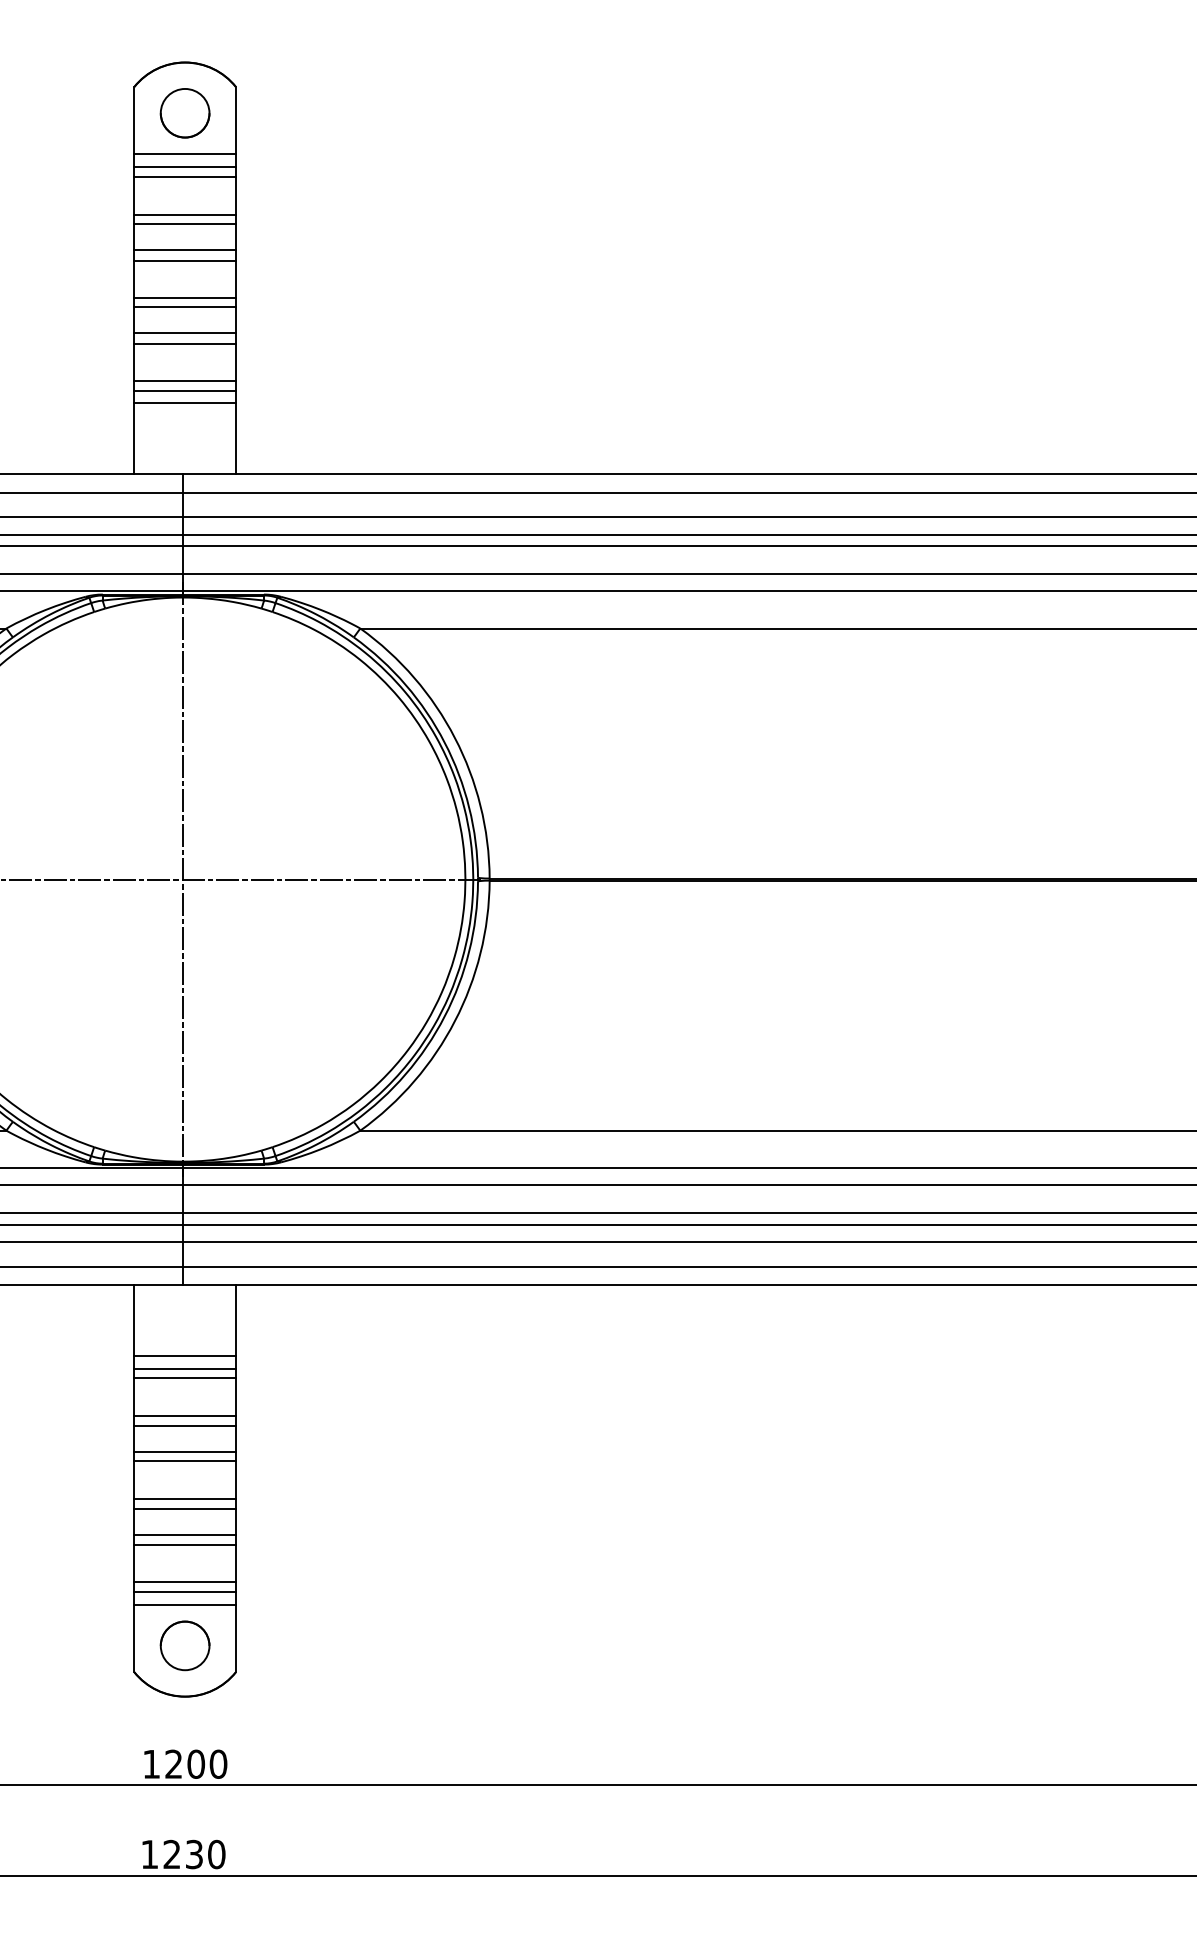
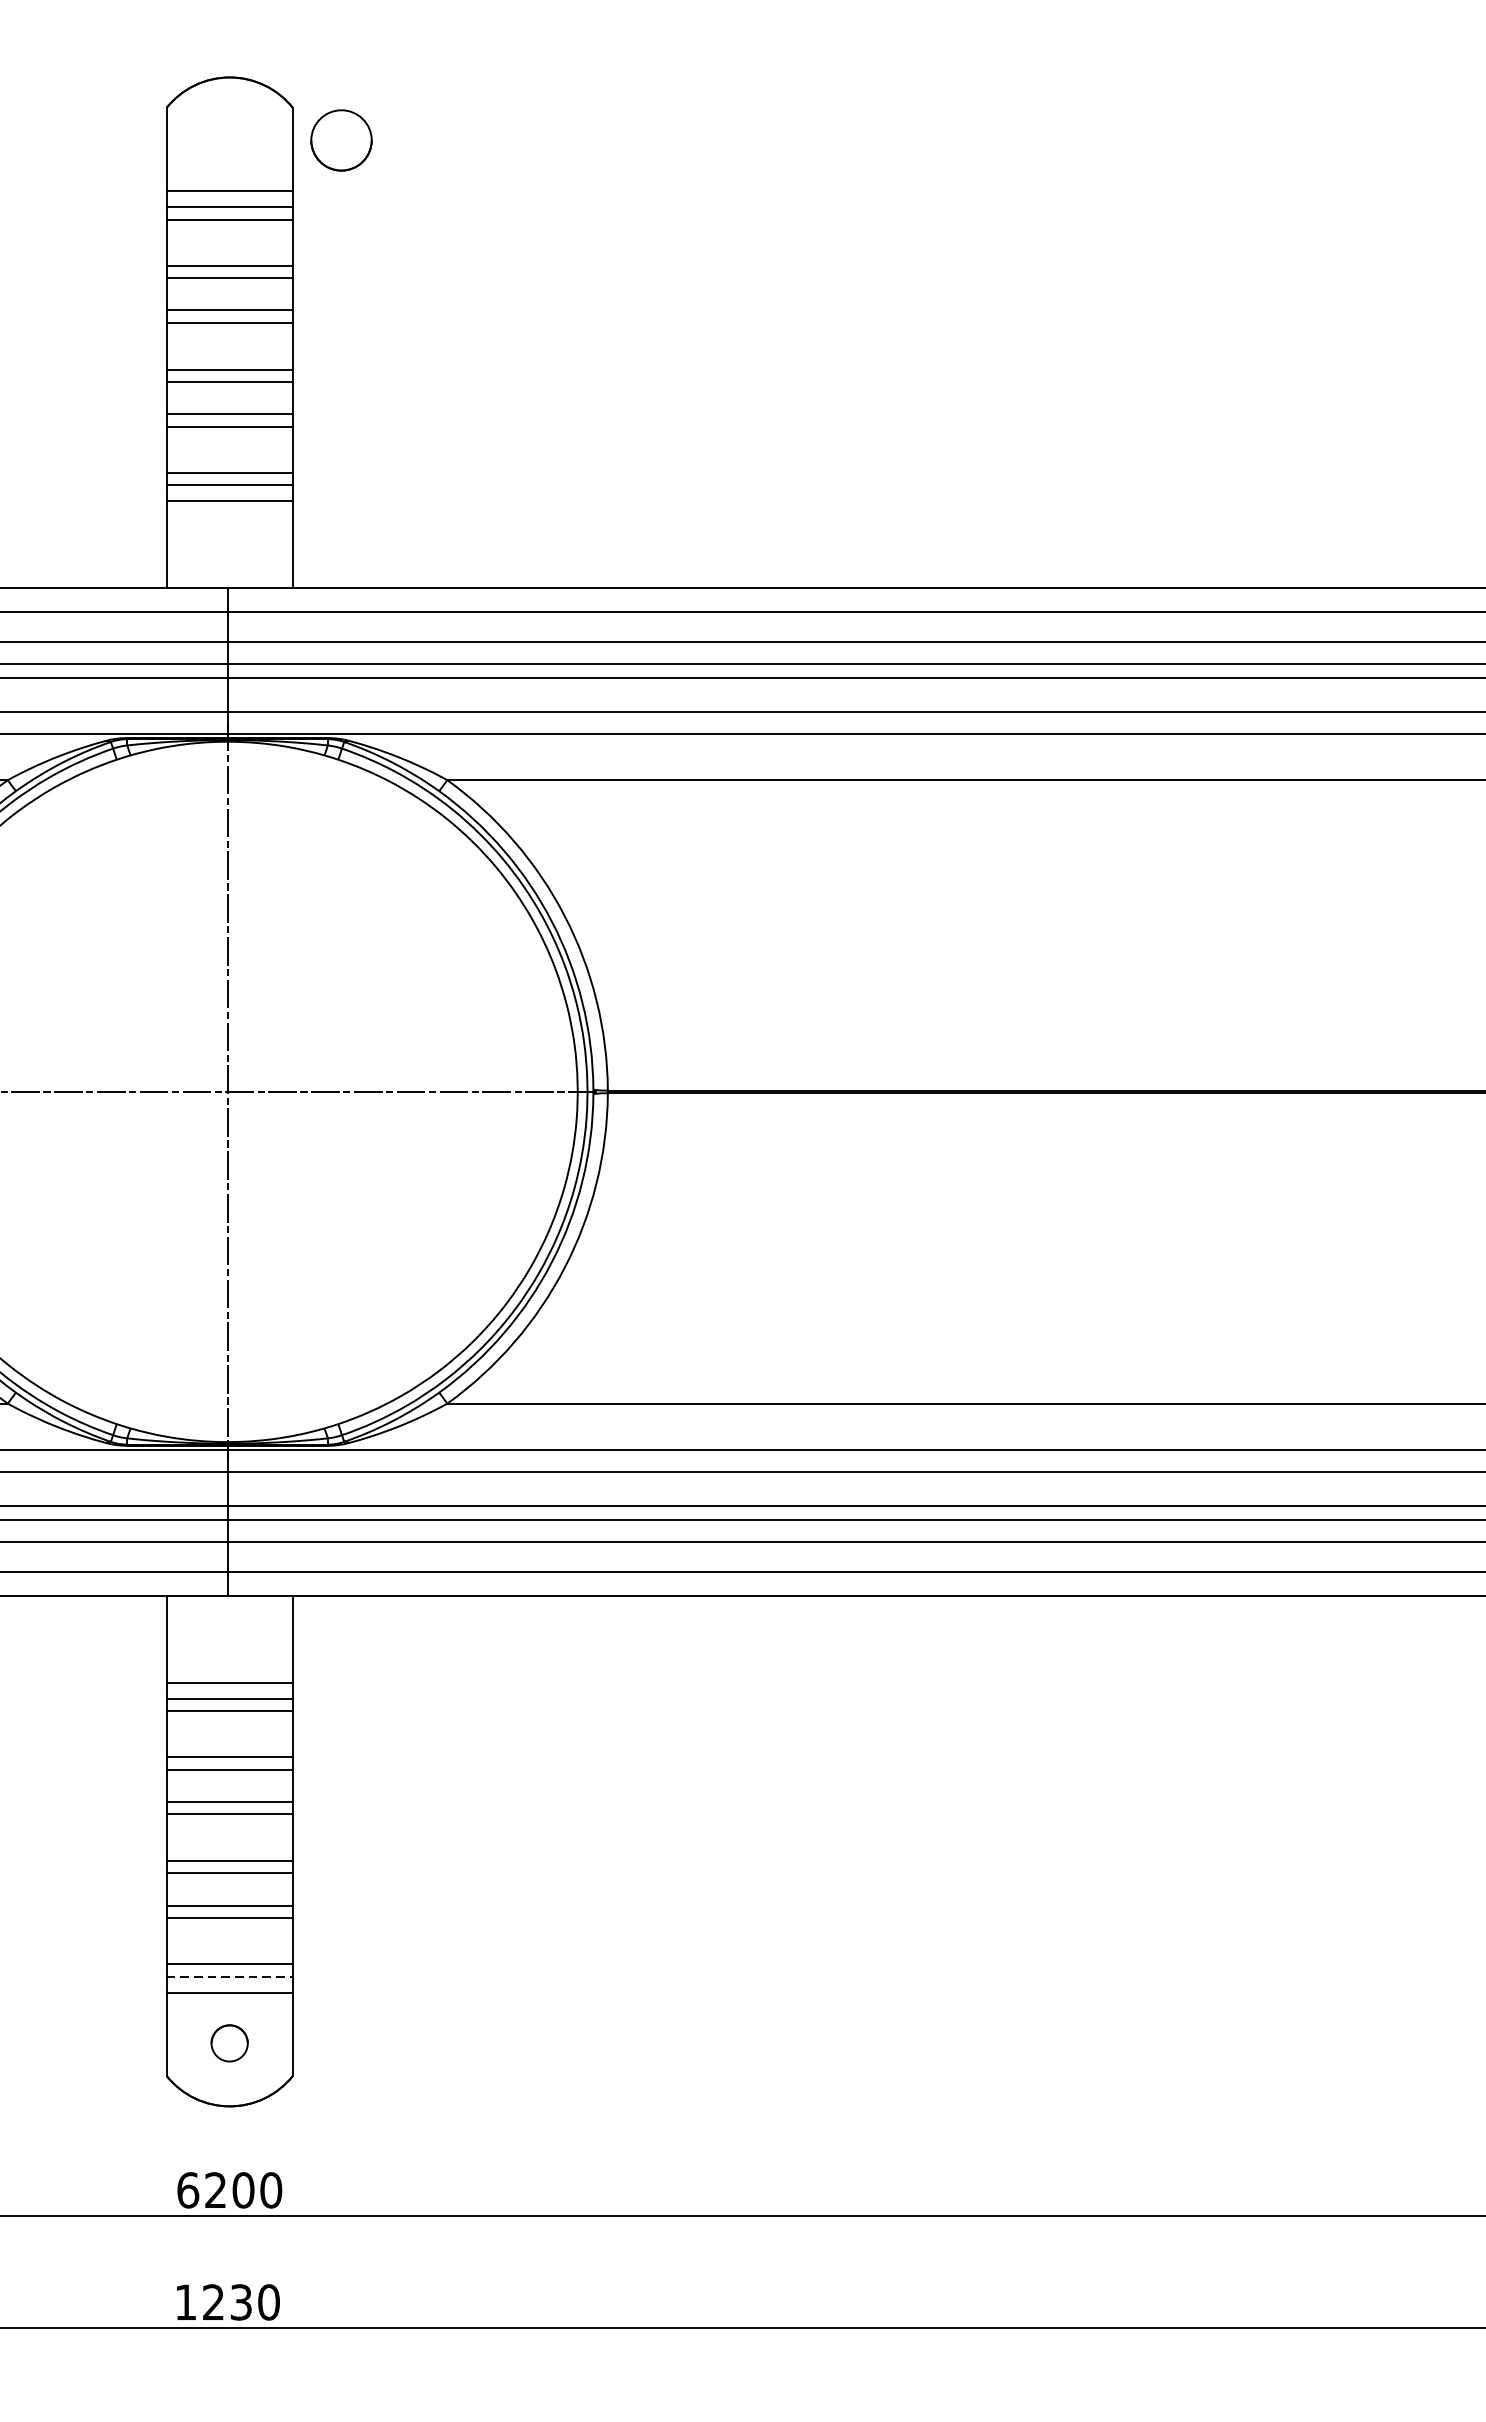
part: (184, 113) -> (340, 140), moved
line: (185, 1592) -> (230, 1977), solid -> dashed
part: (184, 1645) -> (228, 2042), size x0.6
text: (151, 1763) -> (188, 2189), 1200 -> 6200

